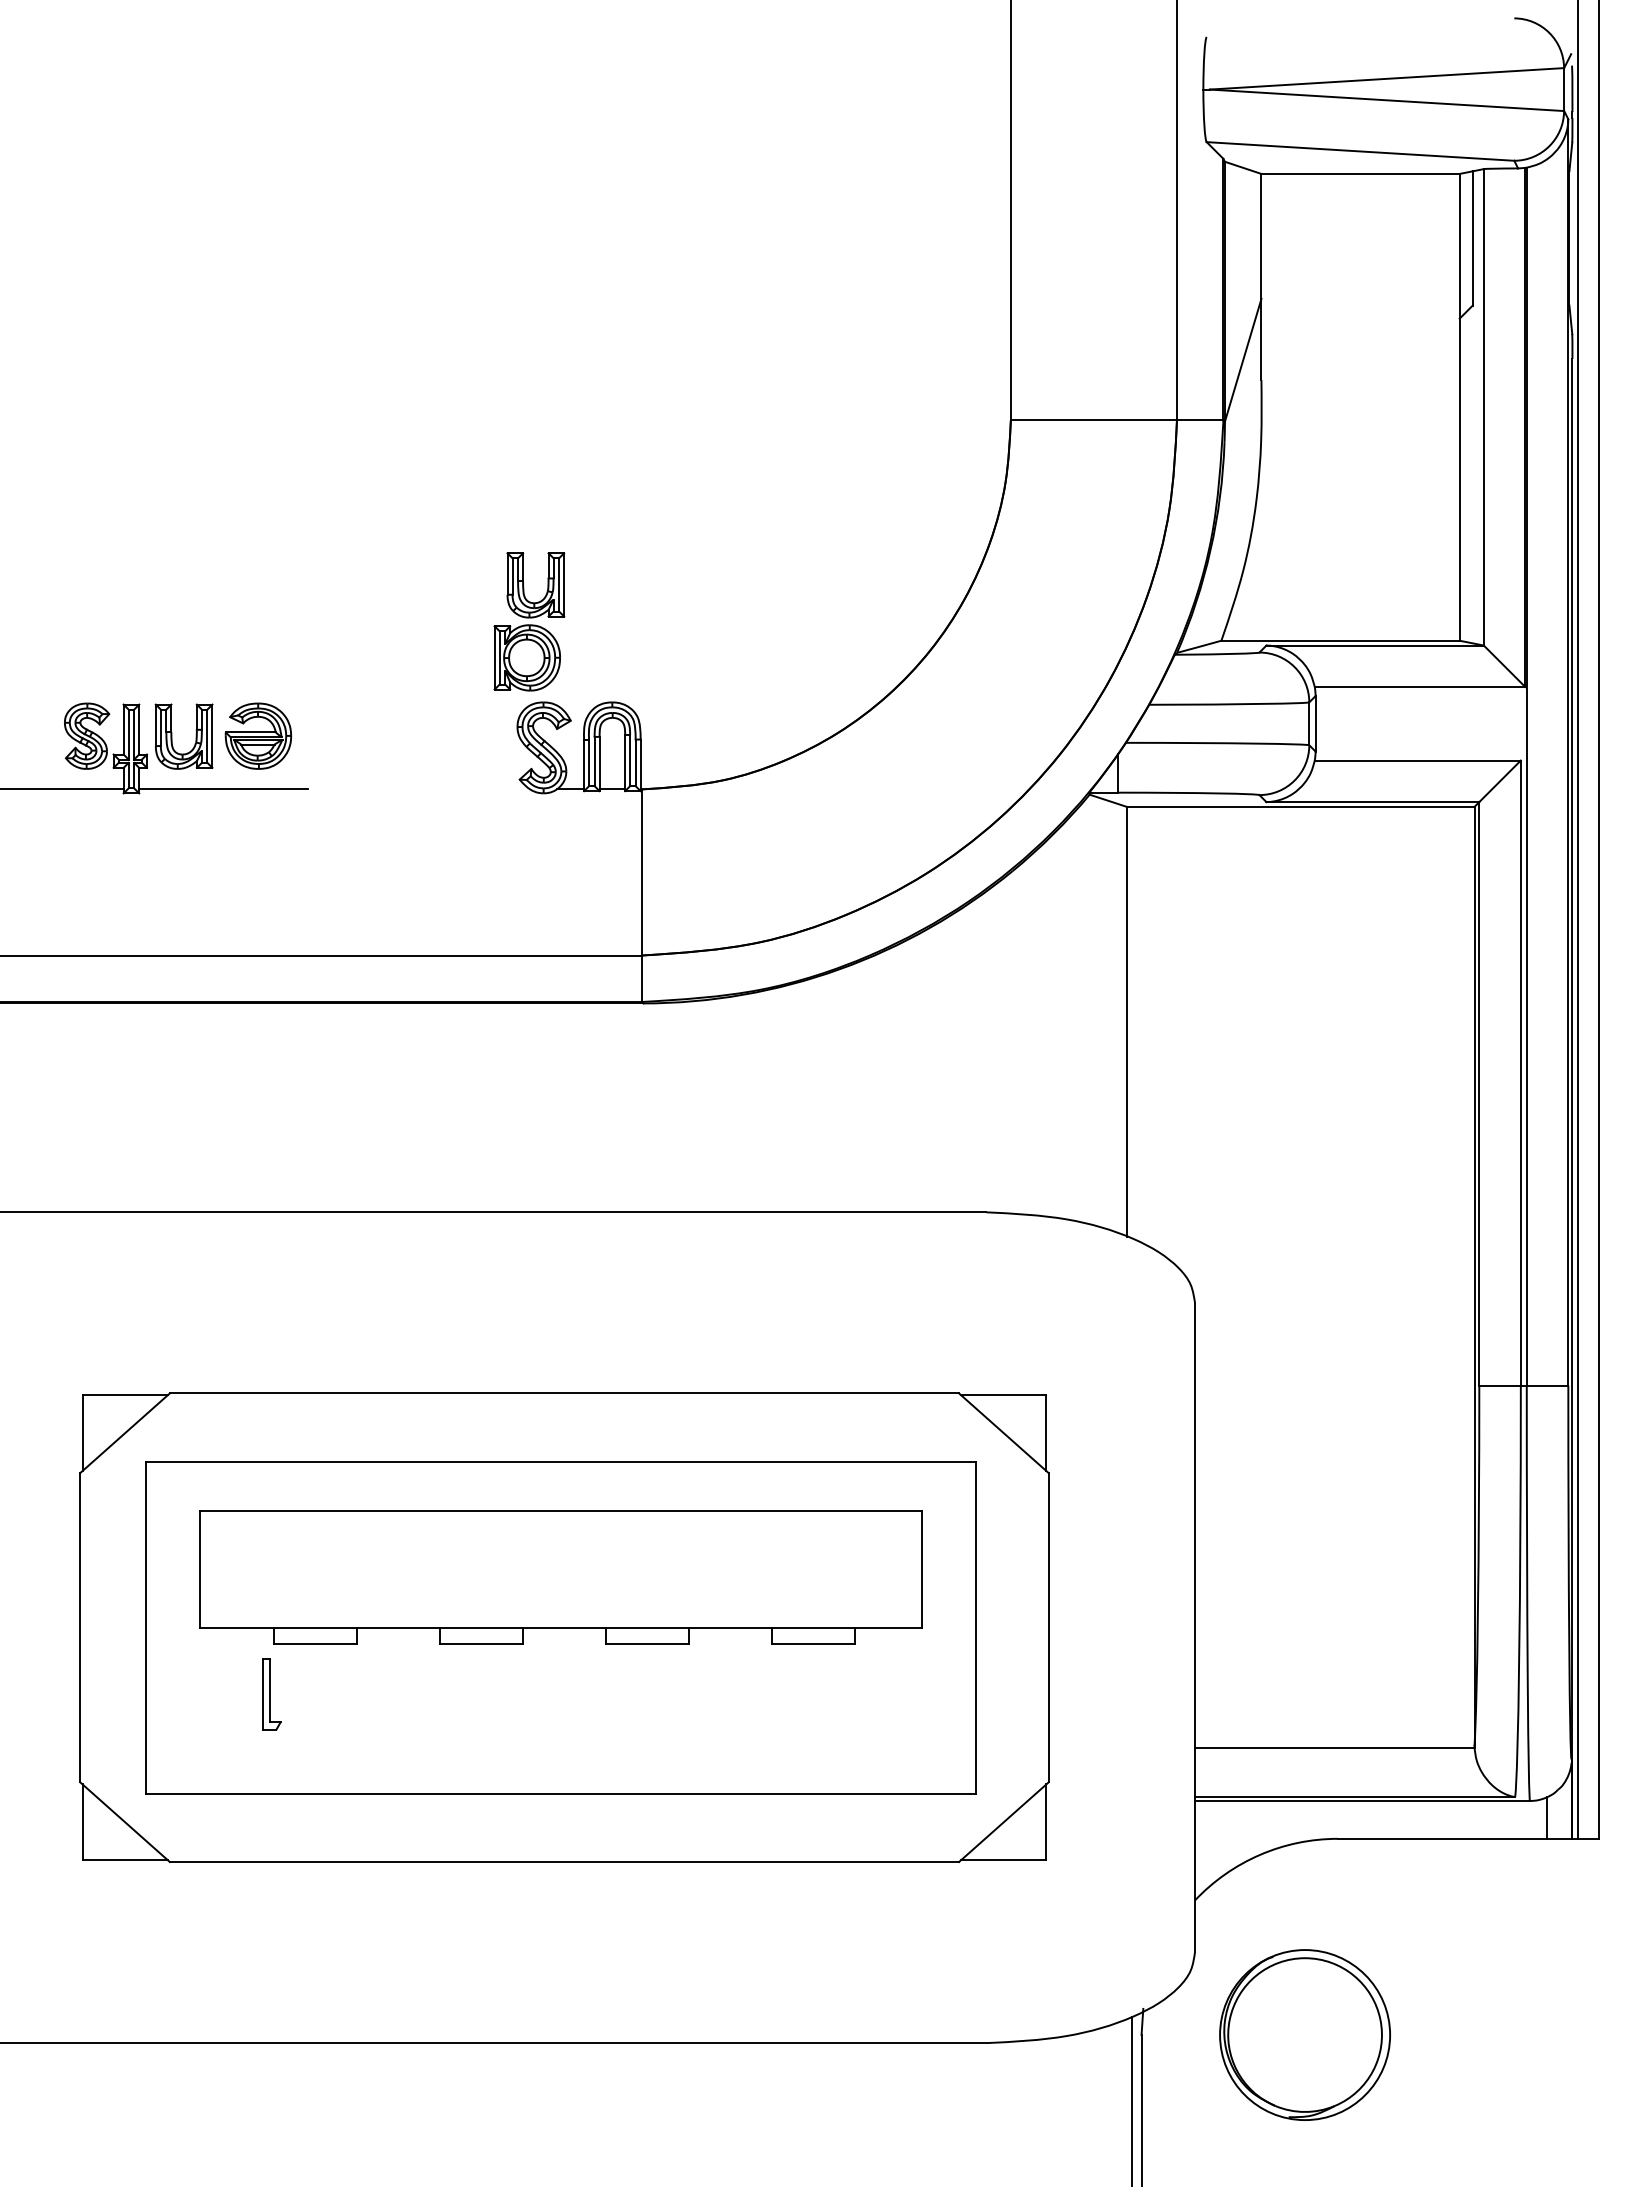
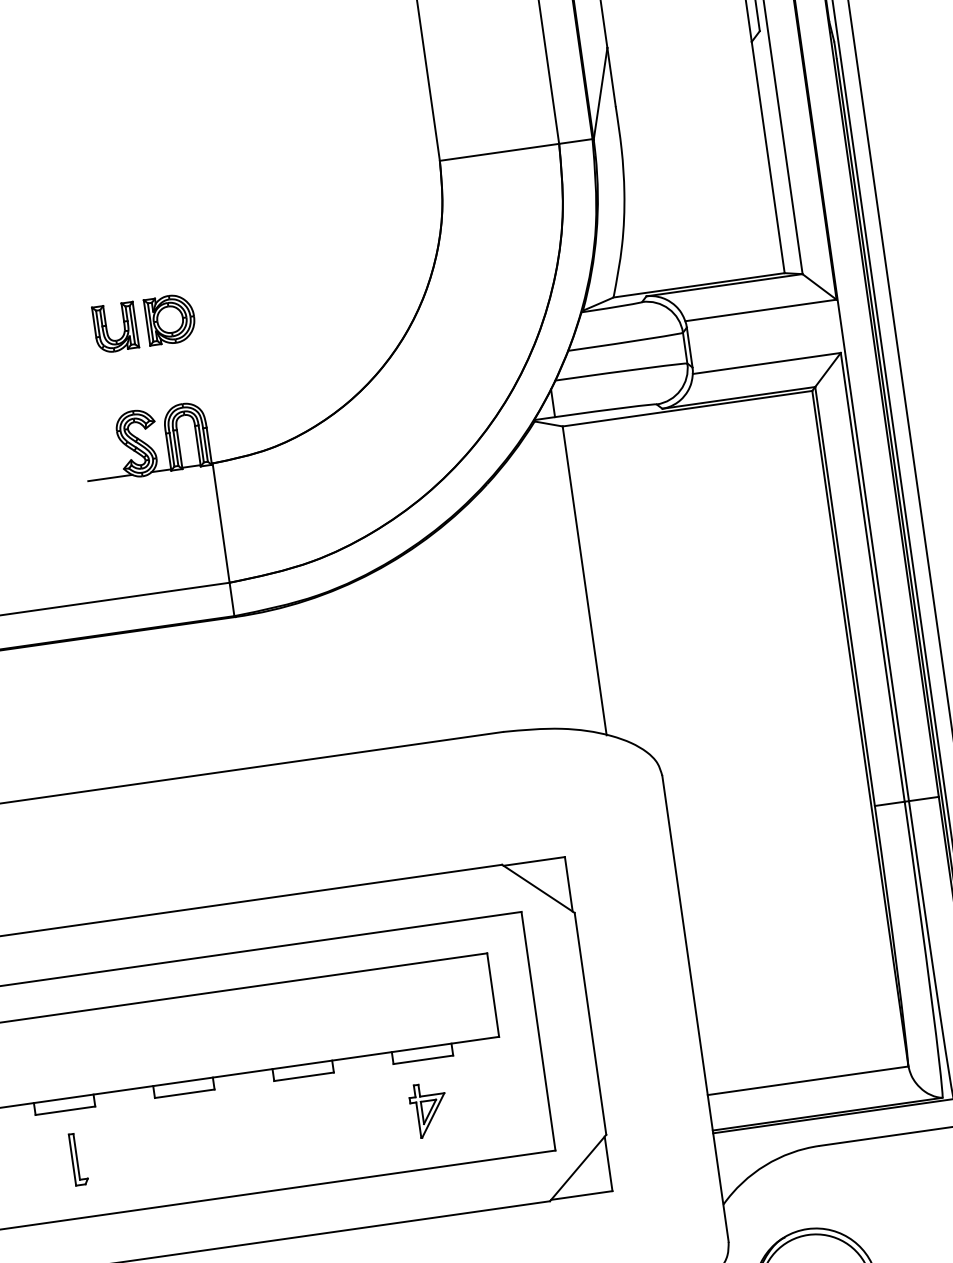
part: (526, 657) -> (169, 319), moved
line: (499, 789) -> (110, 478), added
part: (271, 1694) -> (78, 1159), moved
part: (811, 1714) -> (428, 1110), added

